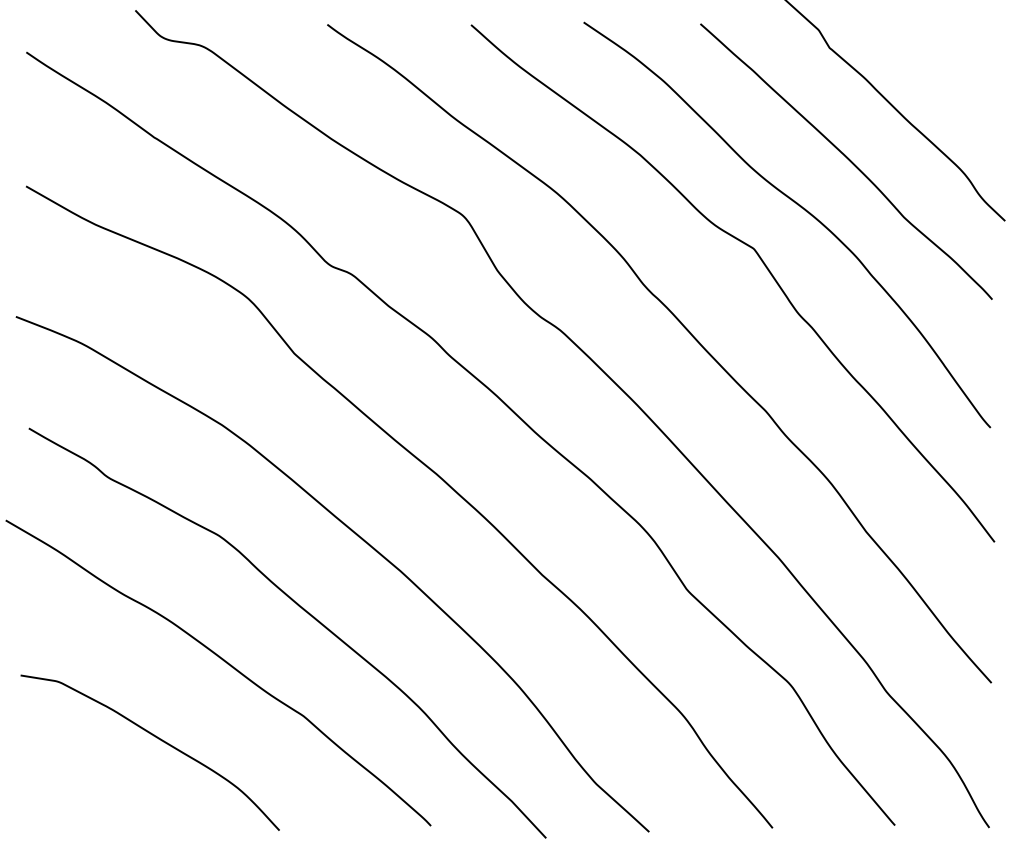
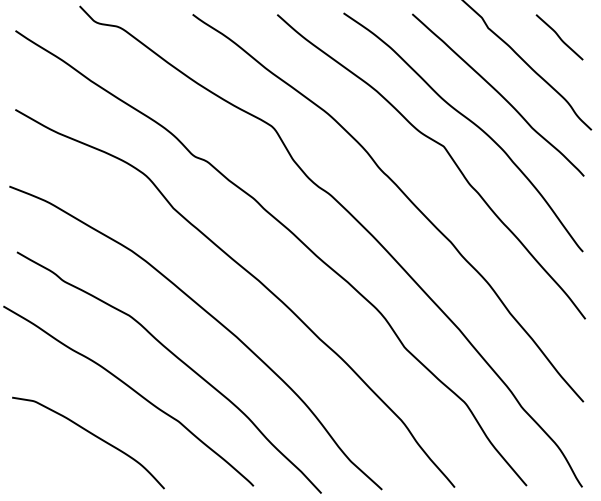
curve: (950, 63) -> (559, 37), added

